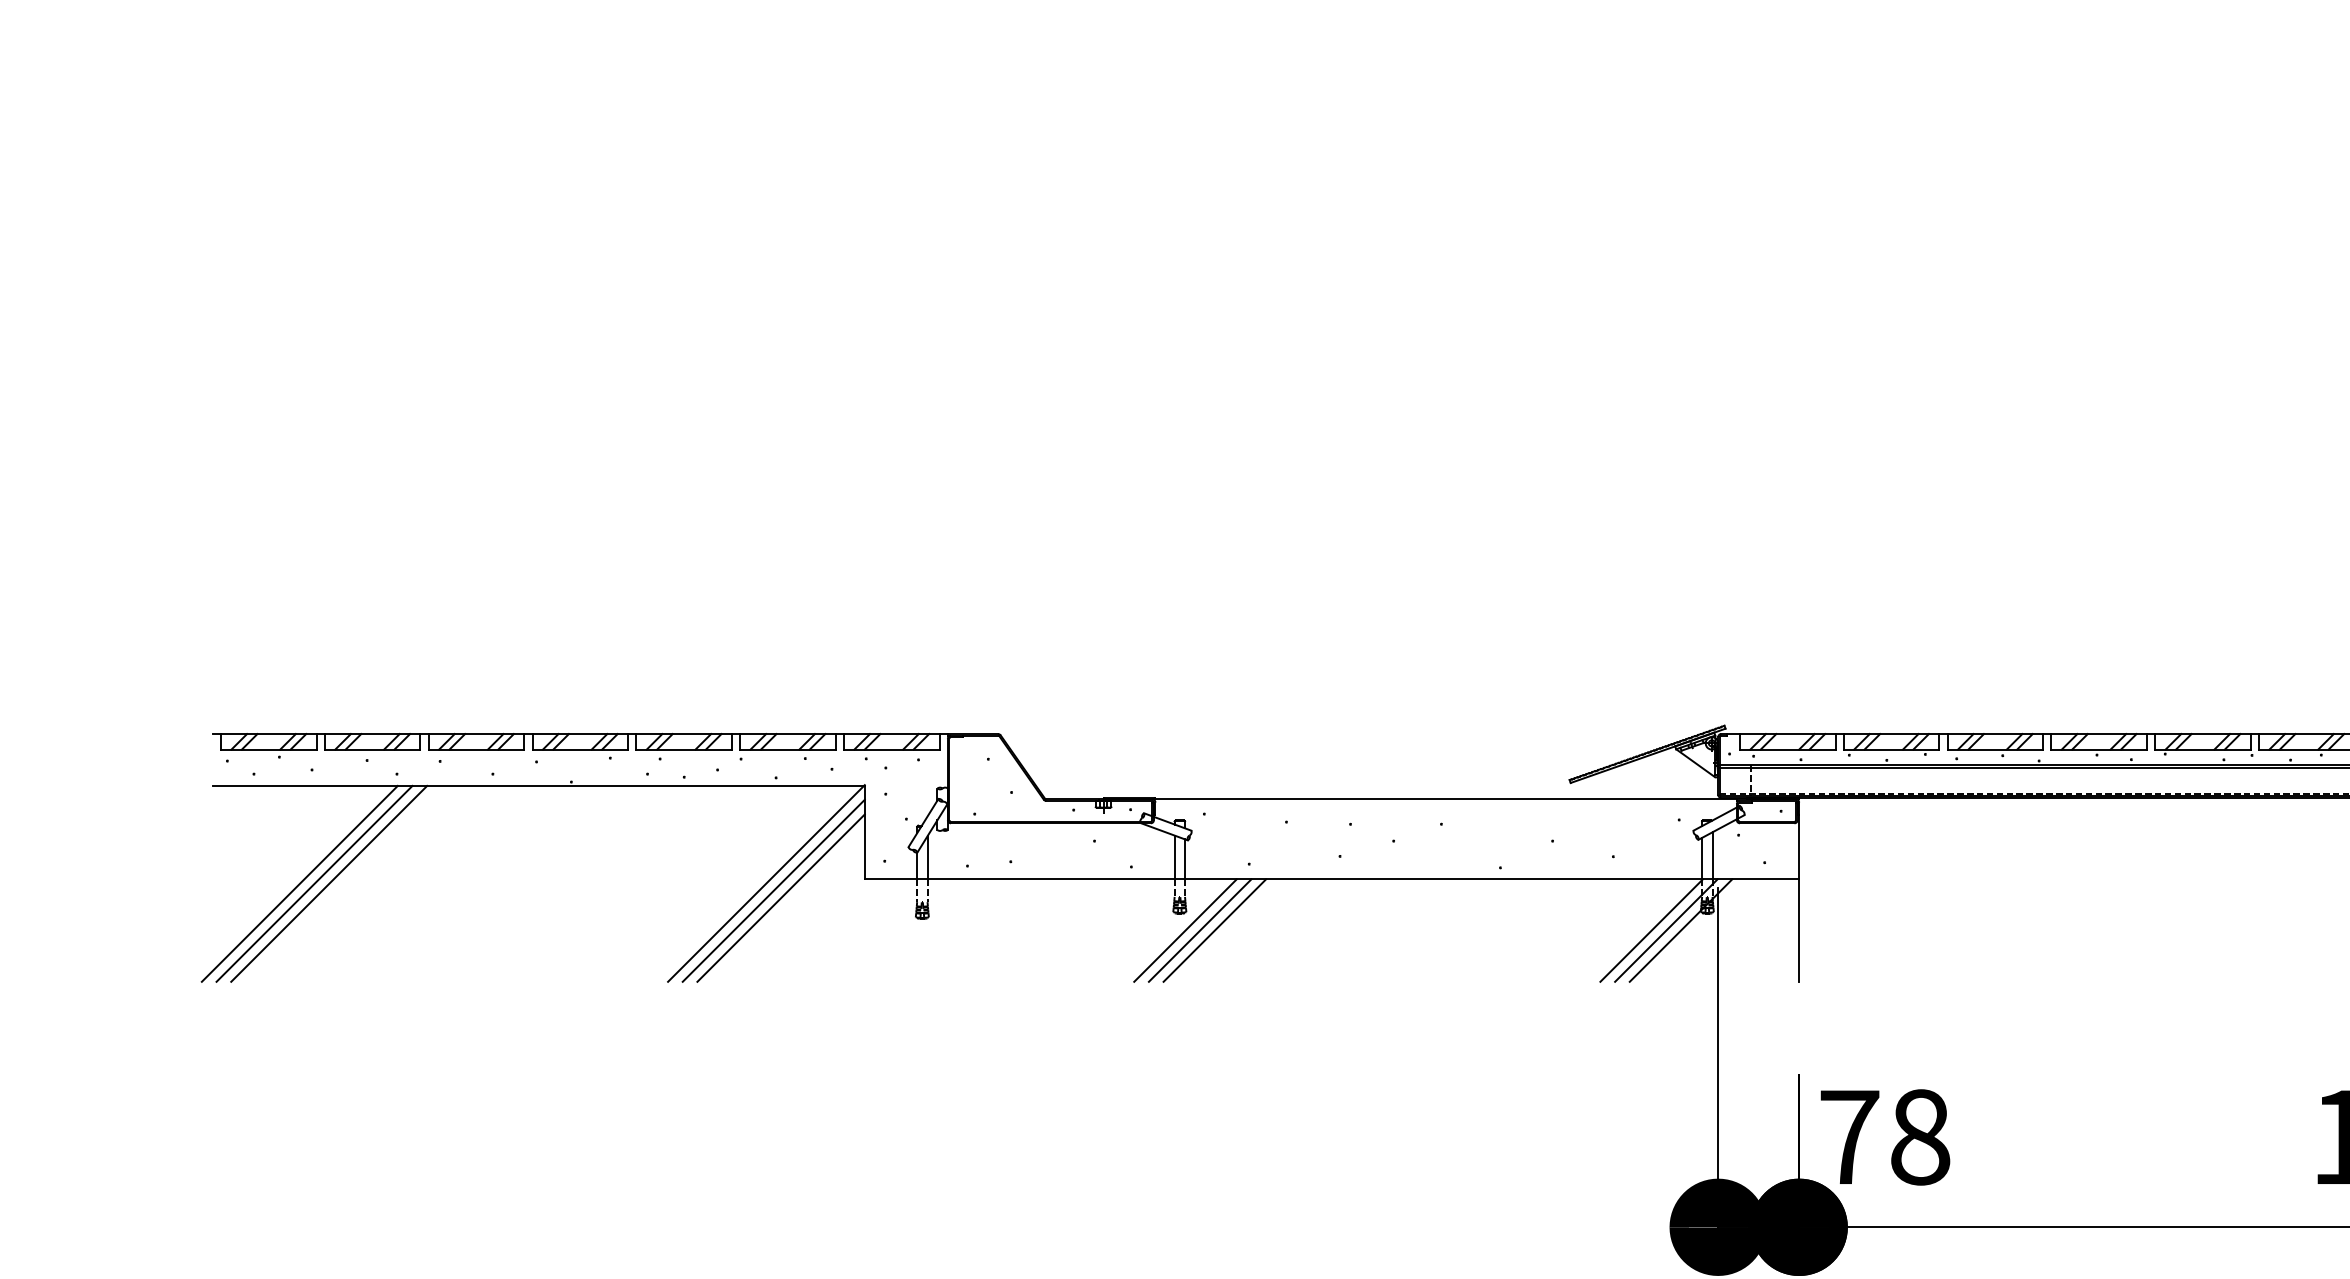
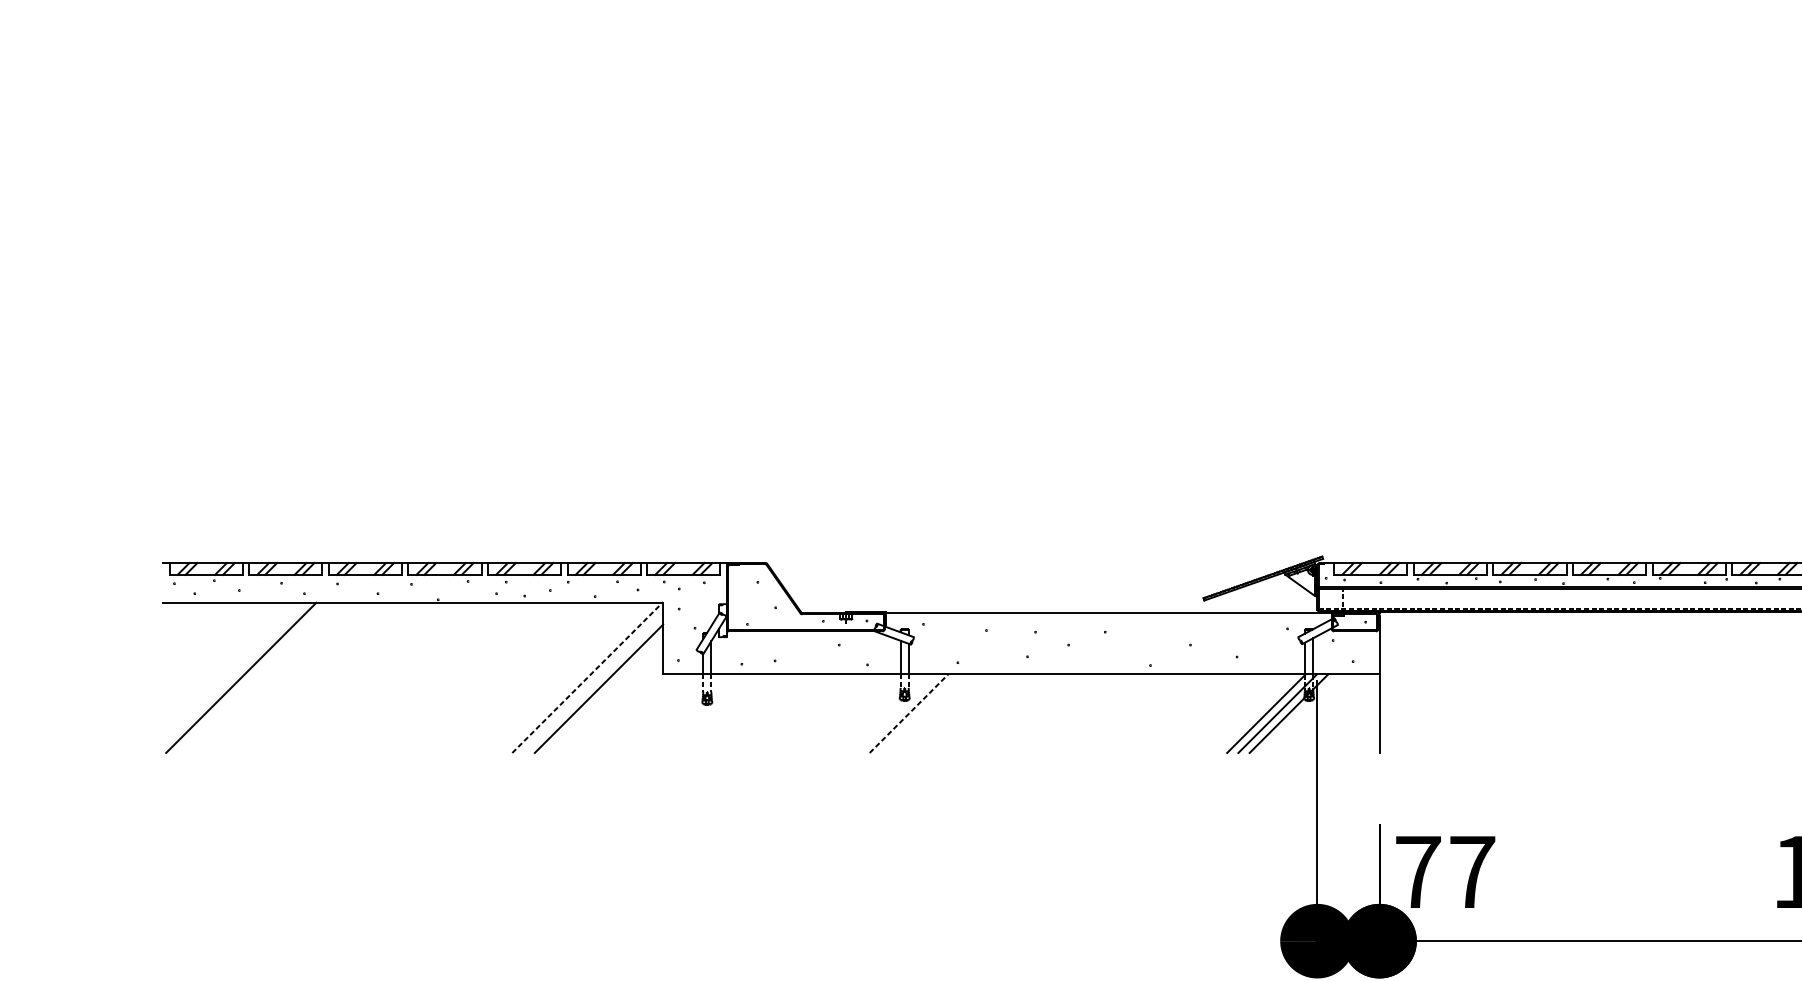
line: (299, 883) -> (229, 677), removed
line: (329, 883) -> (252, 677), removed
line: (766, 883) -> (587, 677), solid -> dashed
line: (773, 890) -> (593, 682), removed
line: (1185, 930) -> (909, 713), solid -> dashed
line: (1199, 930) -> (919, 713), removed
line: (1214, 930) -> (931, 713), removed
text: (1920, 1137) -> (1472, 872), 78 -> 77

